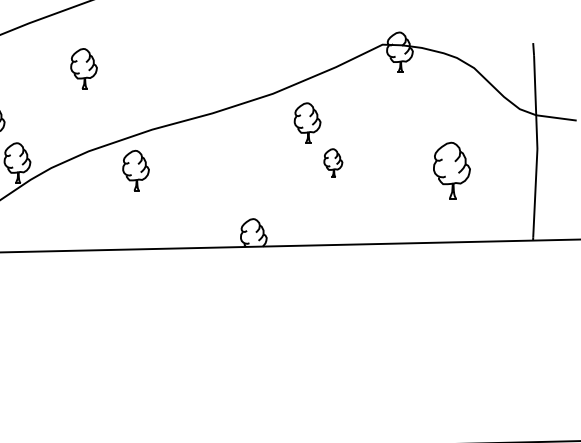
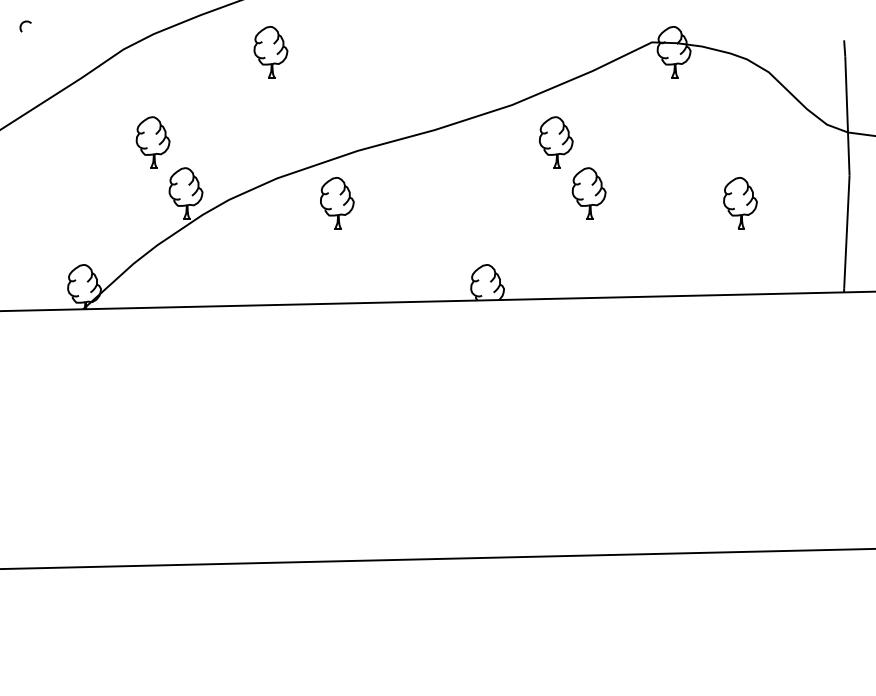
part: (83, 69) -> (270, 52), moved
part: (332, 163) -> (588, 193), size x1.43
part: (451, 170) -> (740, 203), size x0.71

